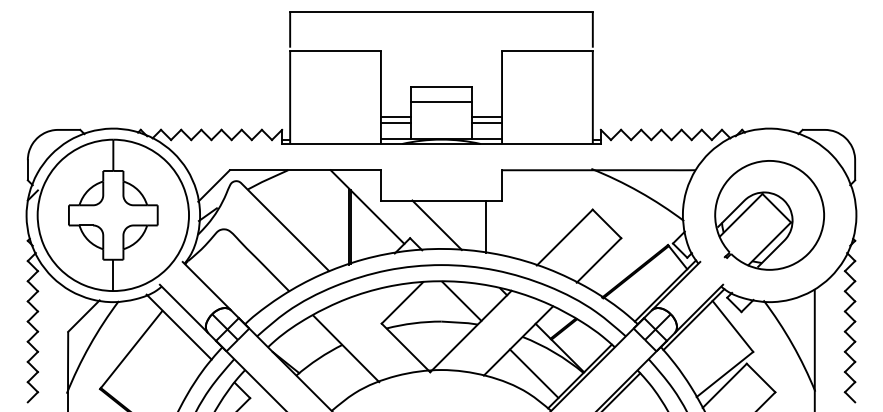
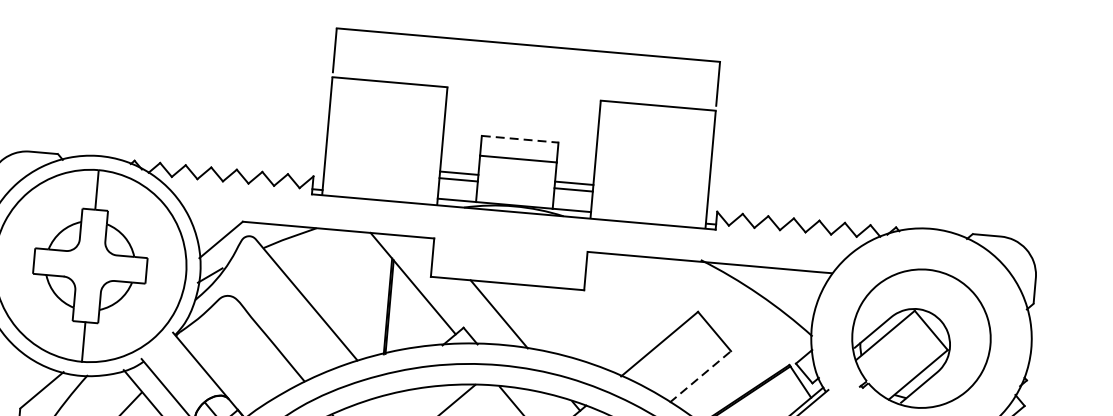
line: (441, 86) -> (520, 139), solid -> dashed
line: (486, 226) -> (561, 321), removed
line: (599, 260) -> (701, 376), solid -> dashed

